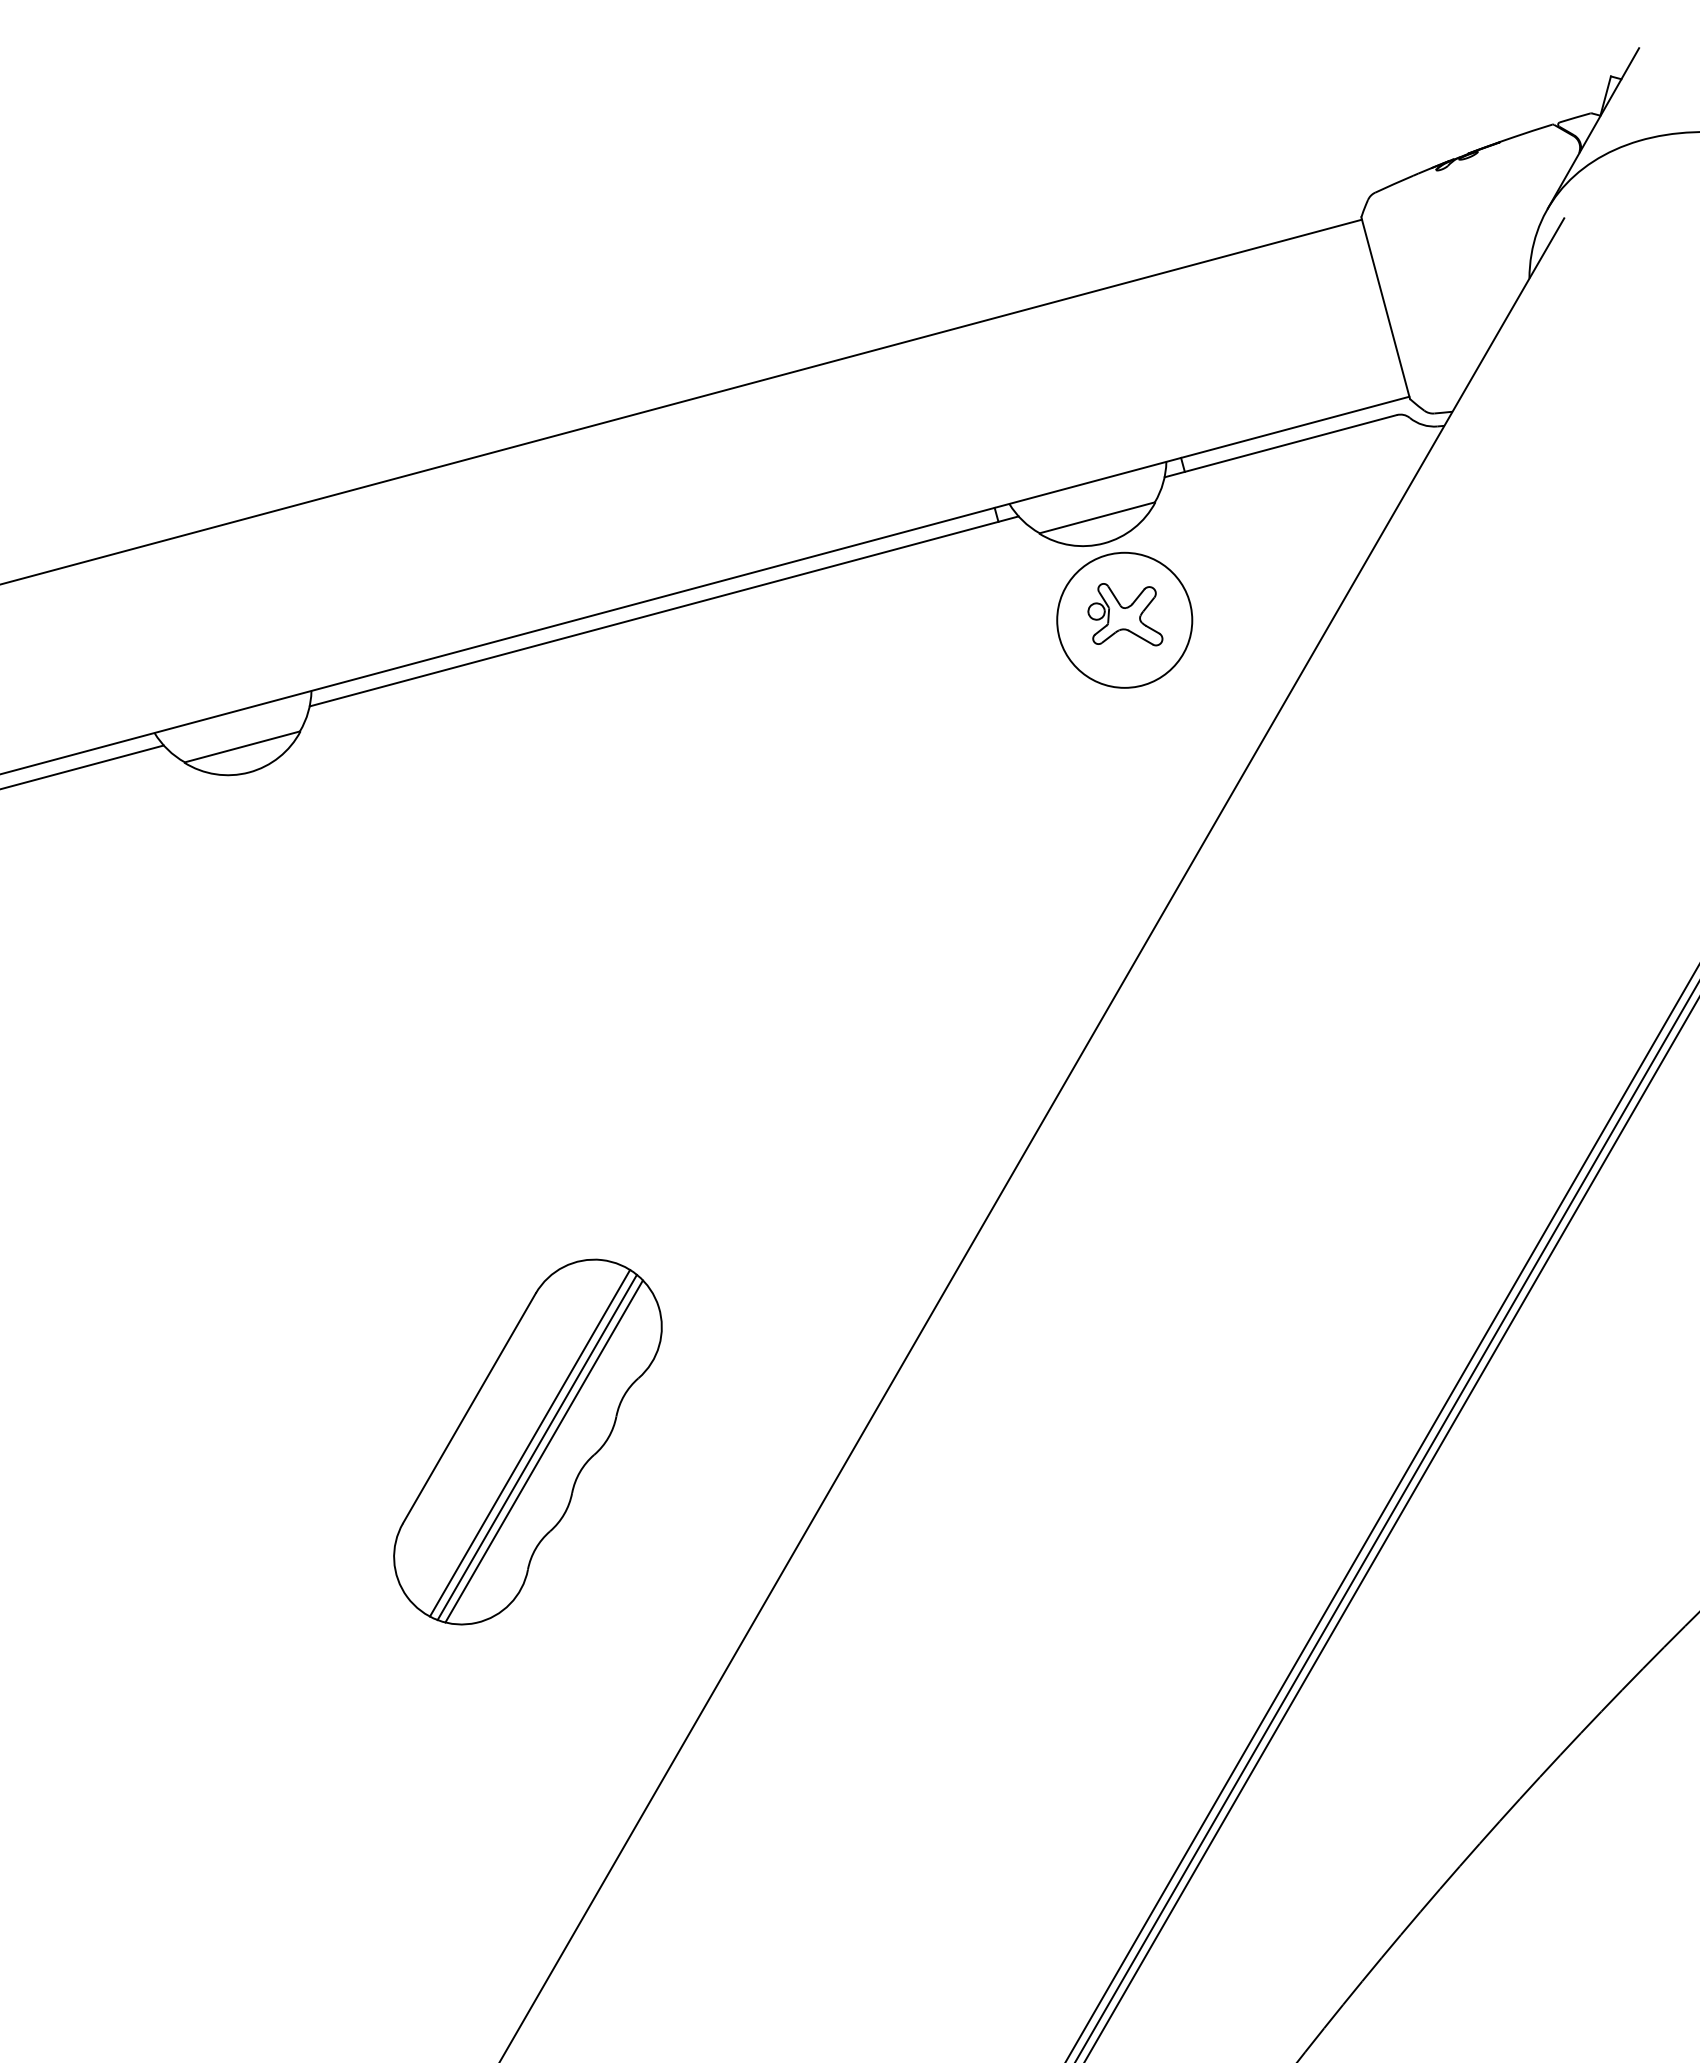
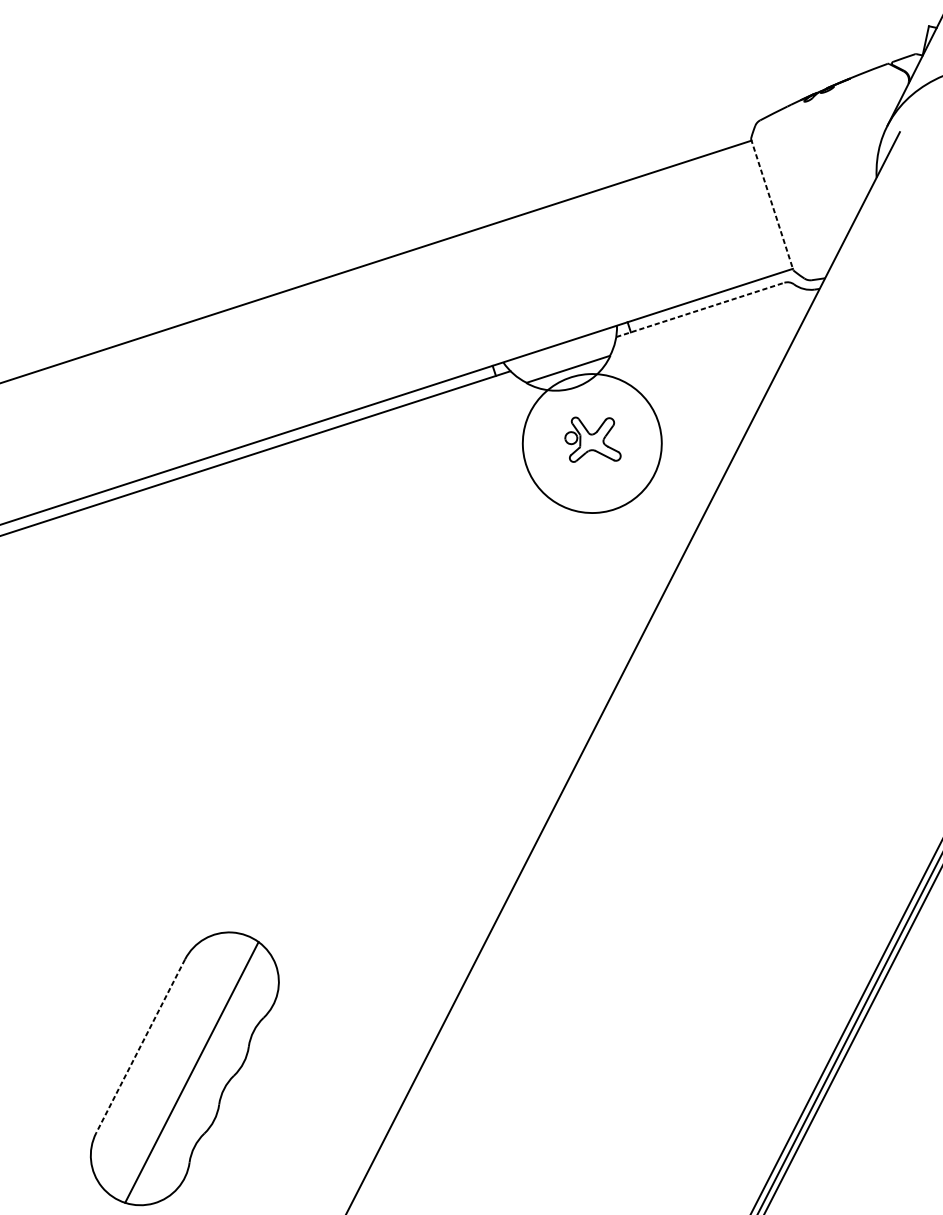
line: (1385, 308) -> (772, 204), solid -> dashed
line: (1281, 446) -> (700, 310), solid -> dashed
circle: (1124, 619) -> (592, 442), size x1.4
line: (469, 1408) -> (140, 1046), solid -> dashed
line: (529, 1442) -> (185, 1069), removed
line: (543, 1451) -> (196, 1075), removed

